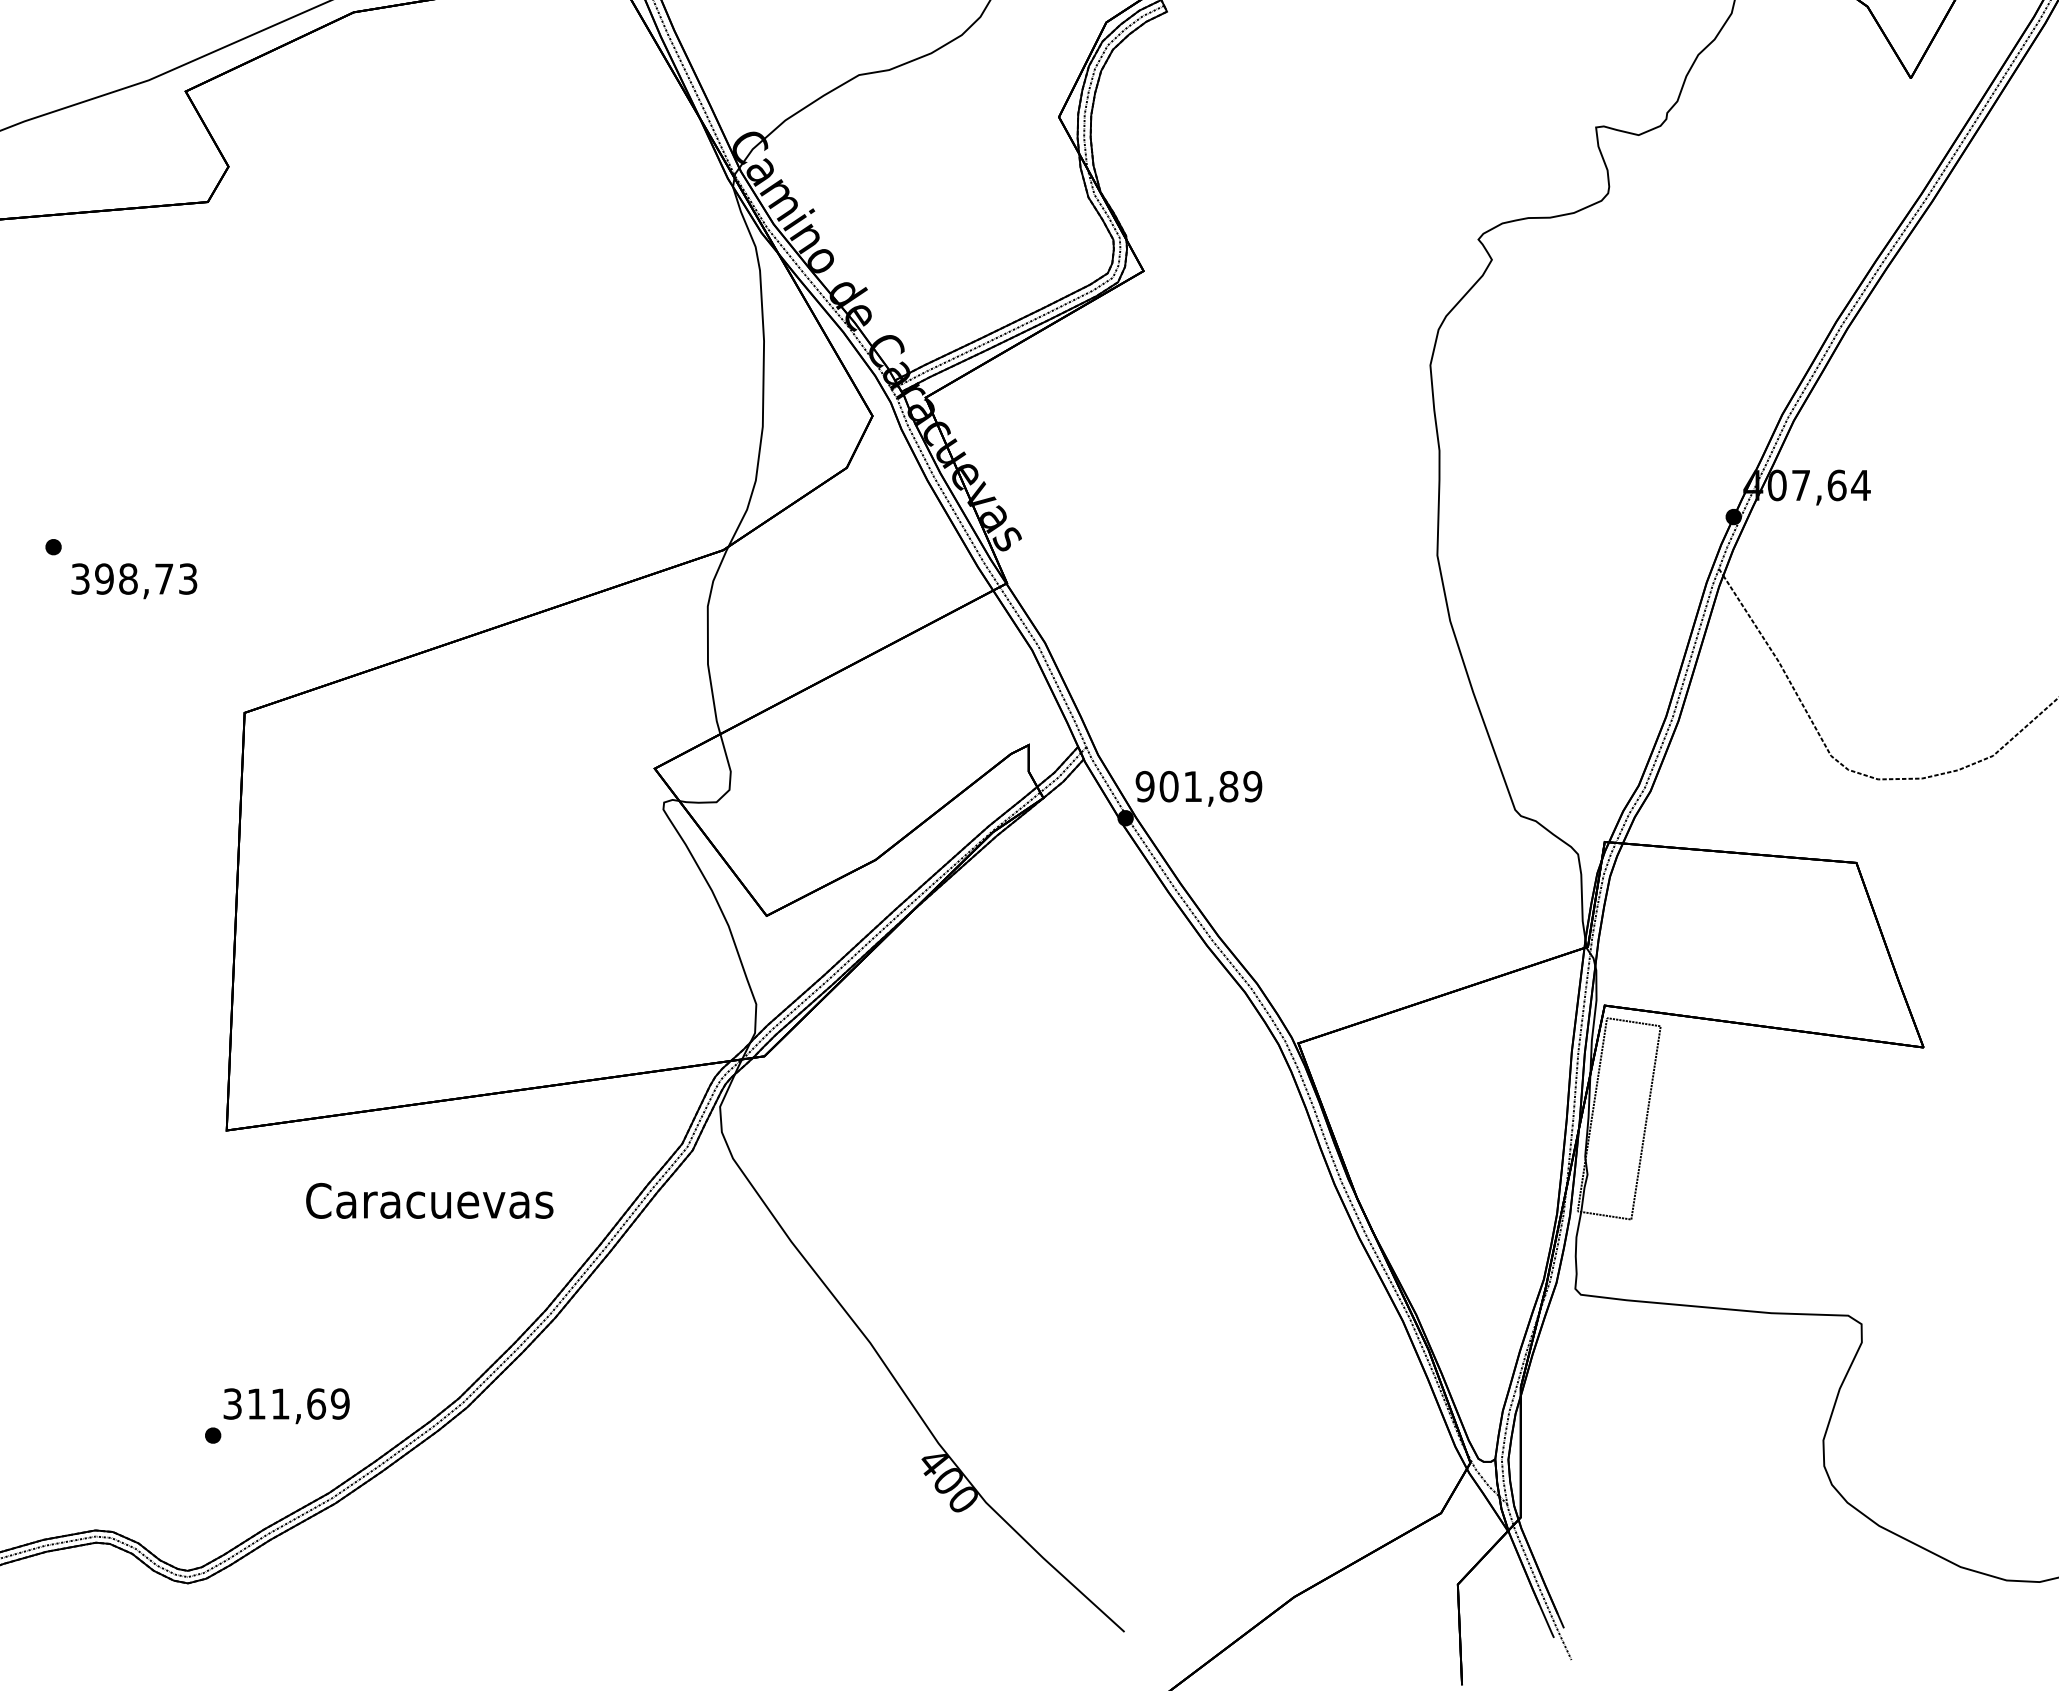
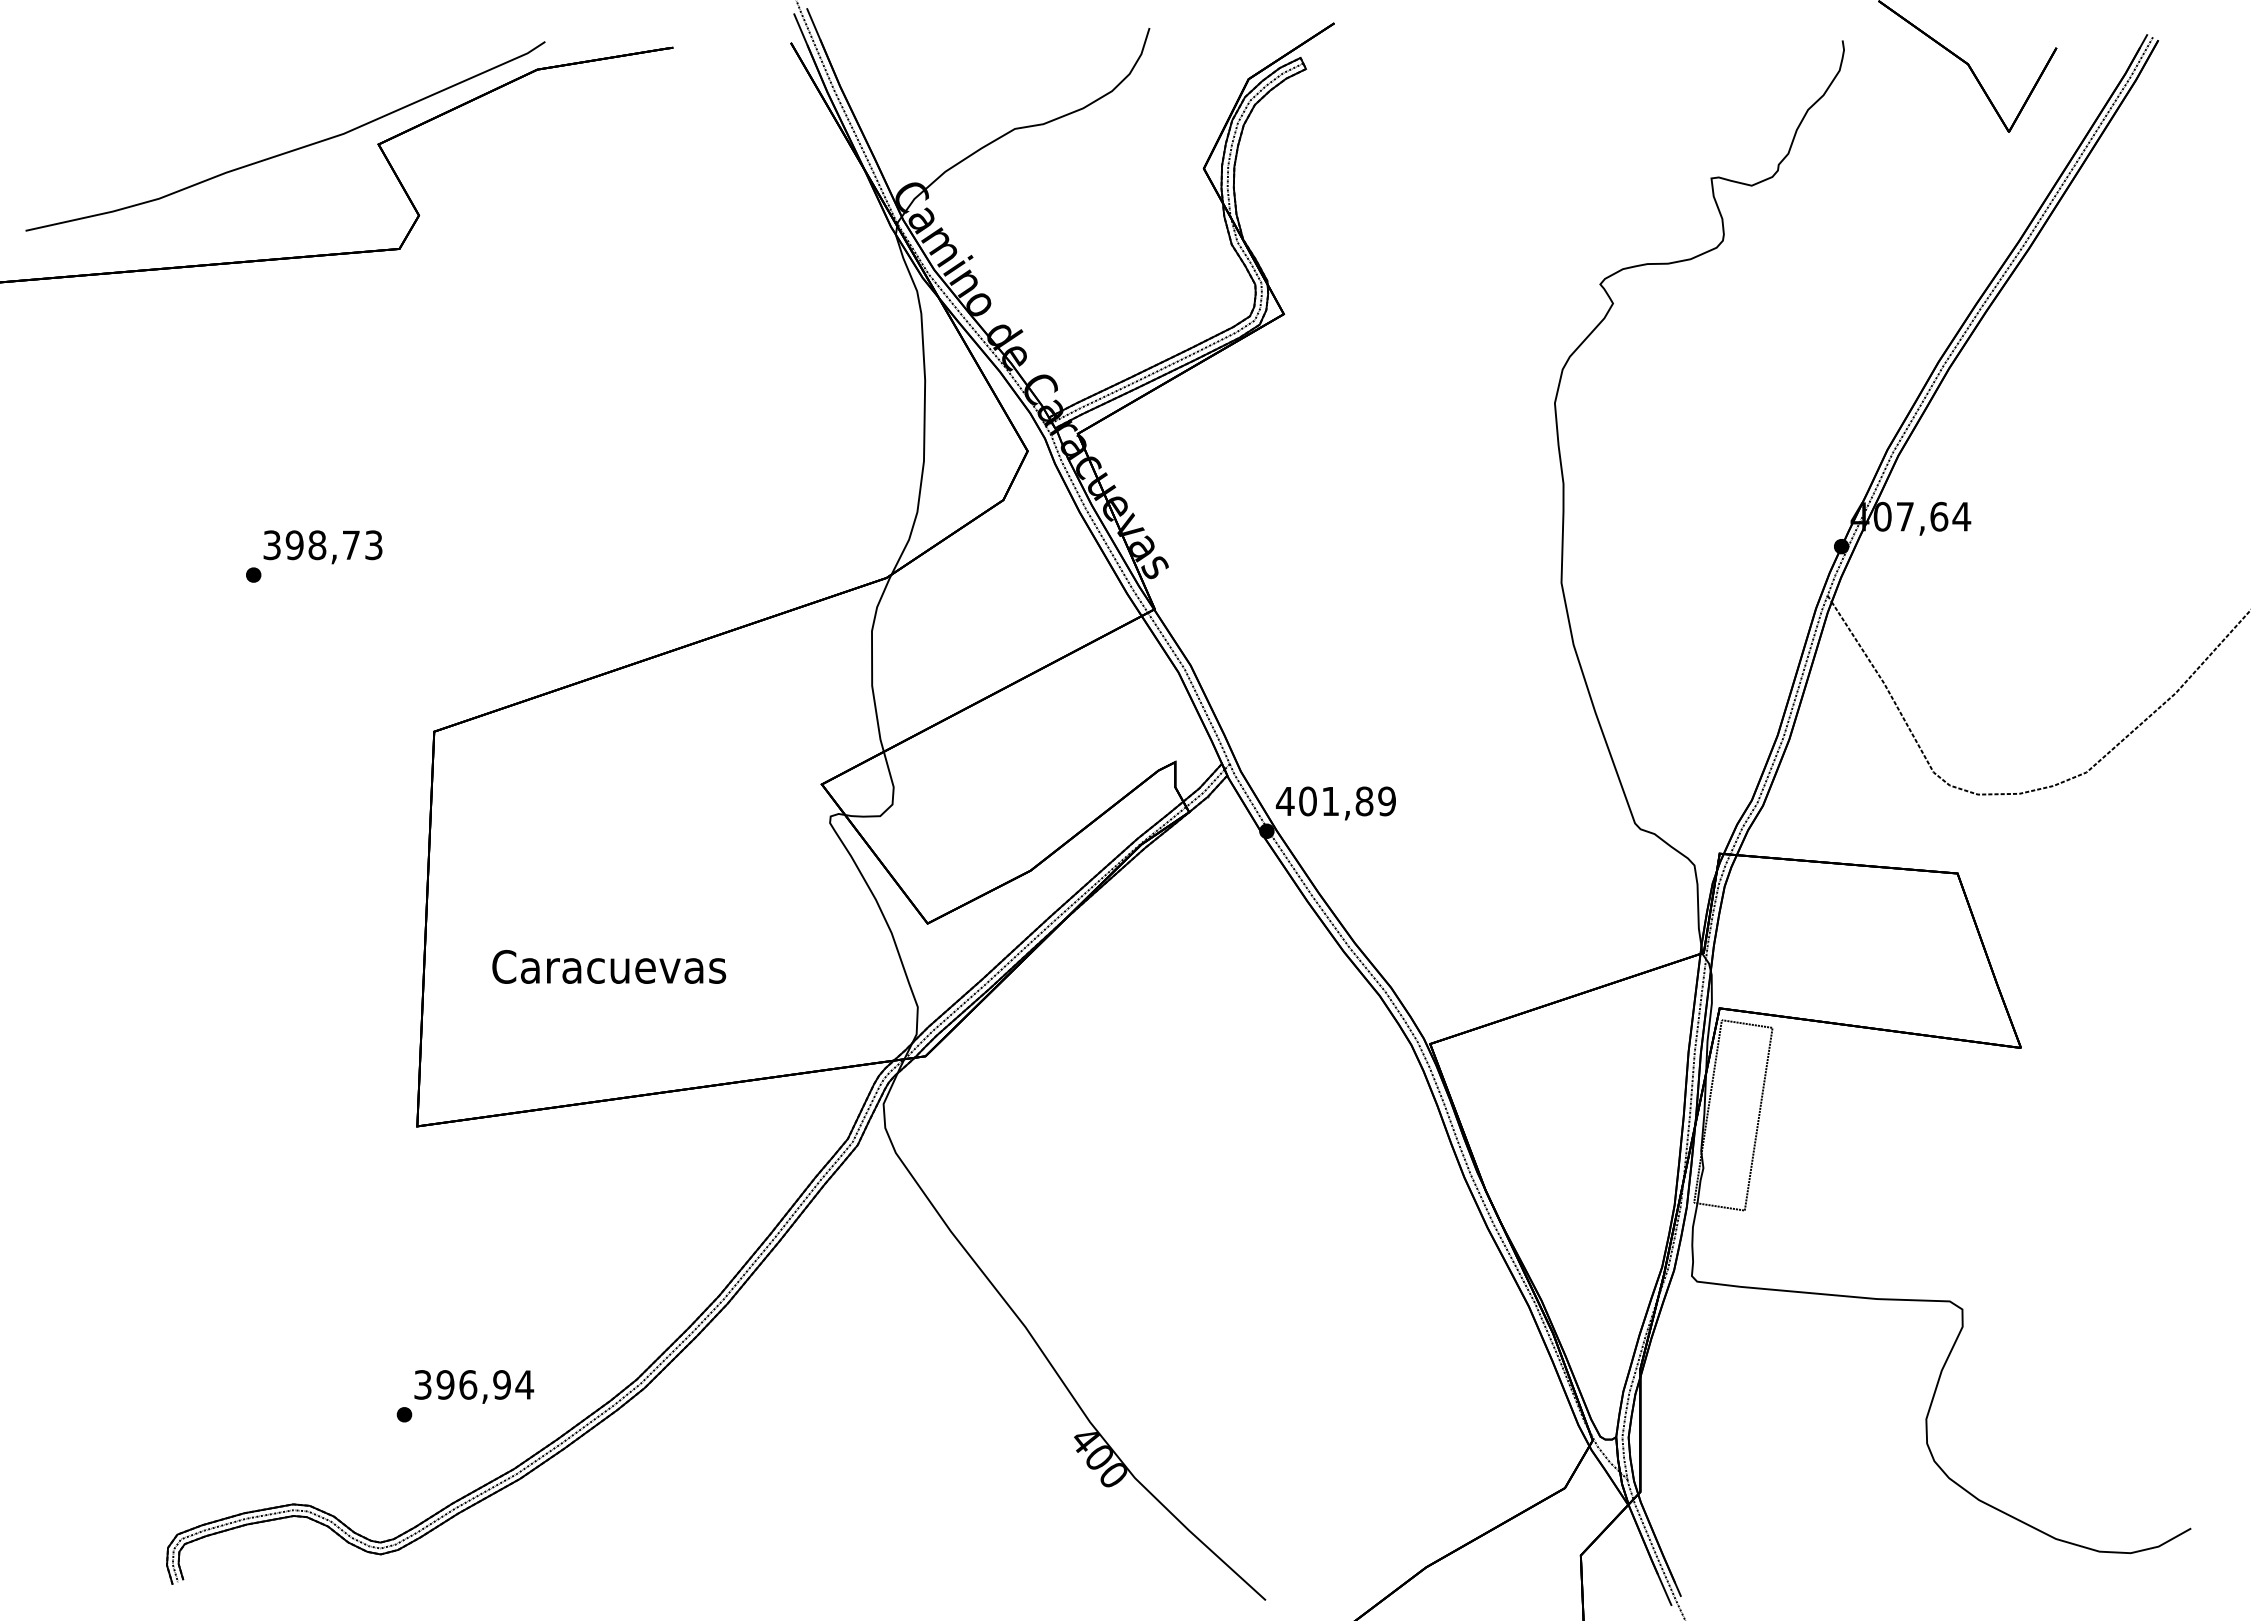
text: (133, 581) -> (322, 547), moved
text: (1144, 786) -> (1284, 801), 901,89 -> 401,89
text: (430, 1200) -> (609, 966), moved
text: (298, 1403) -> (485, 1384), 311,69 -> 396,94

